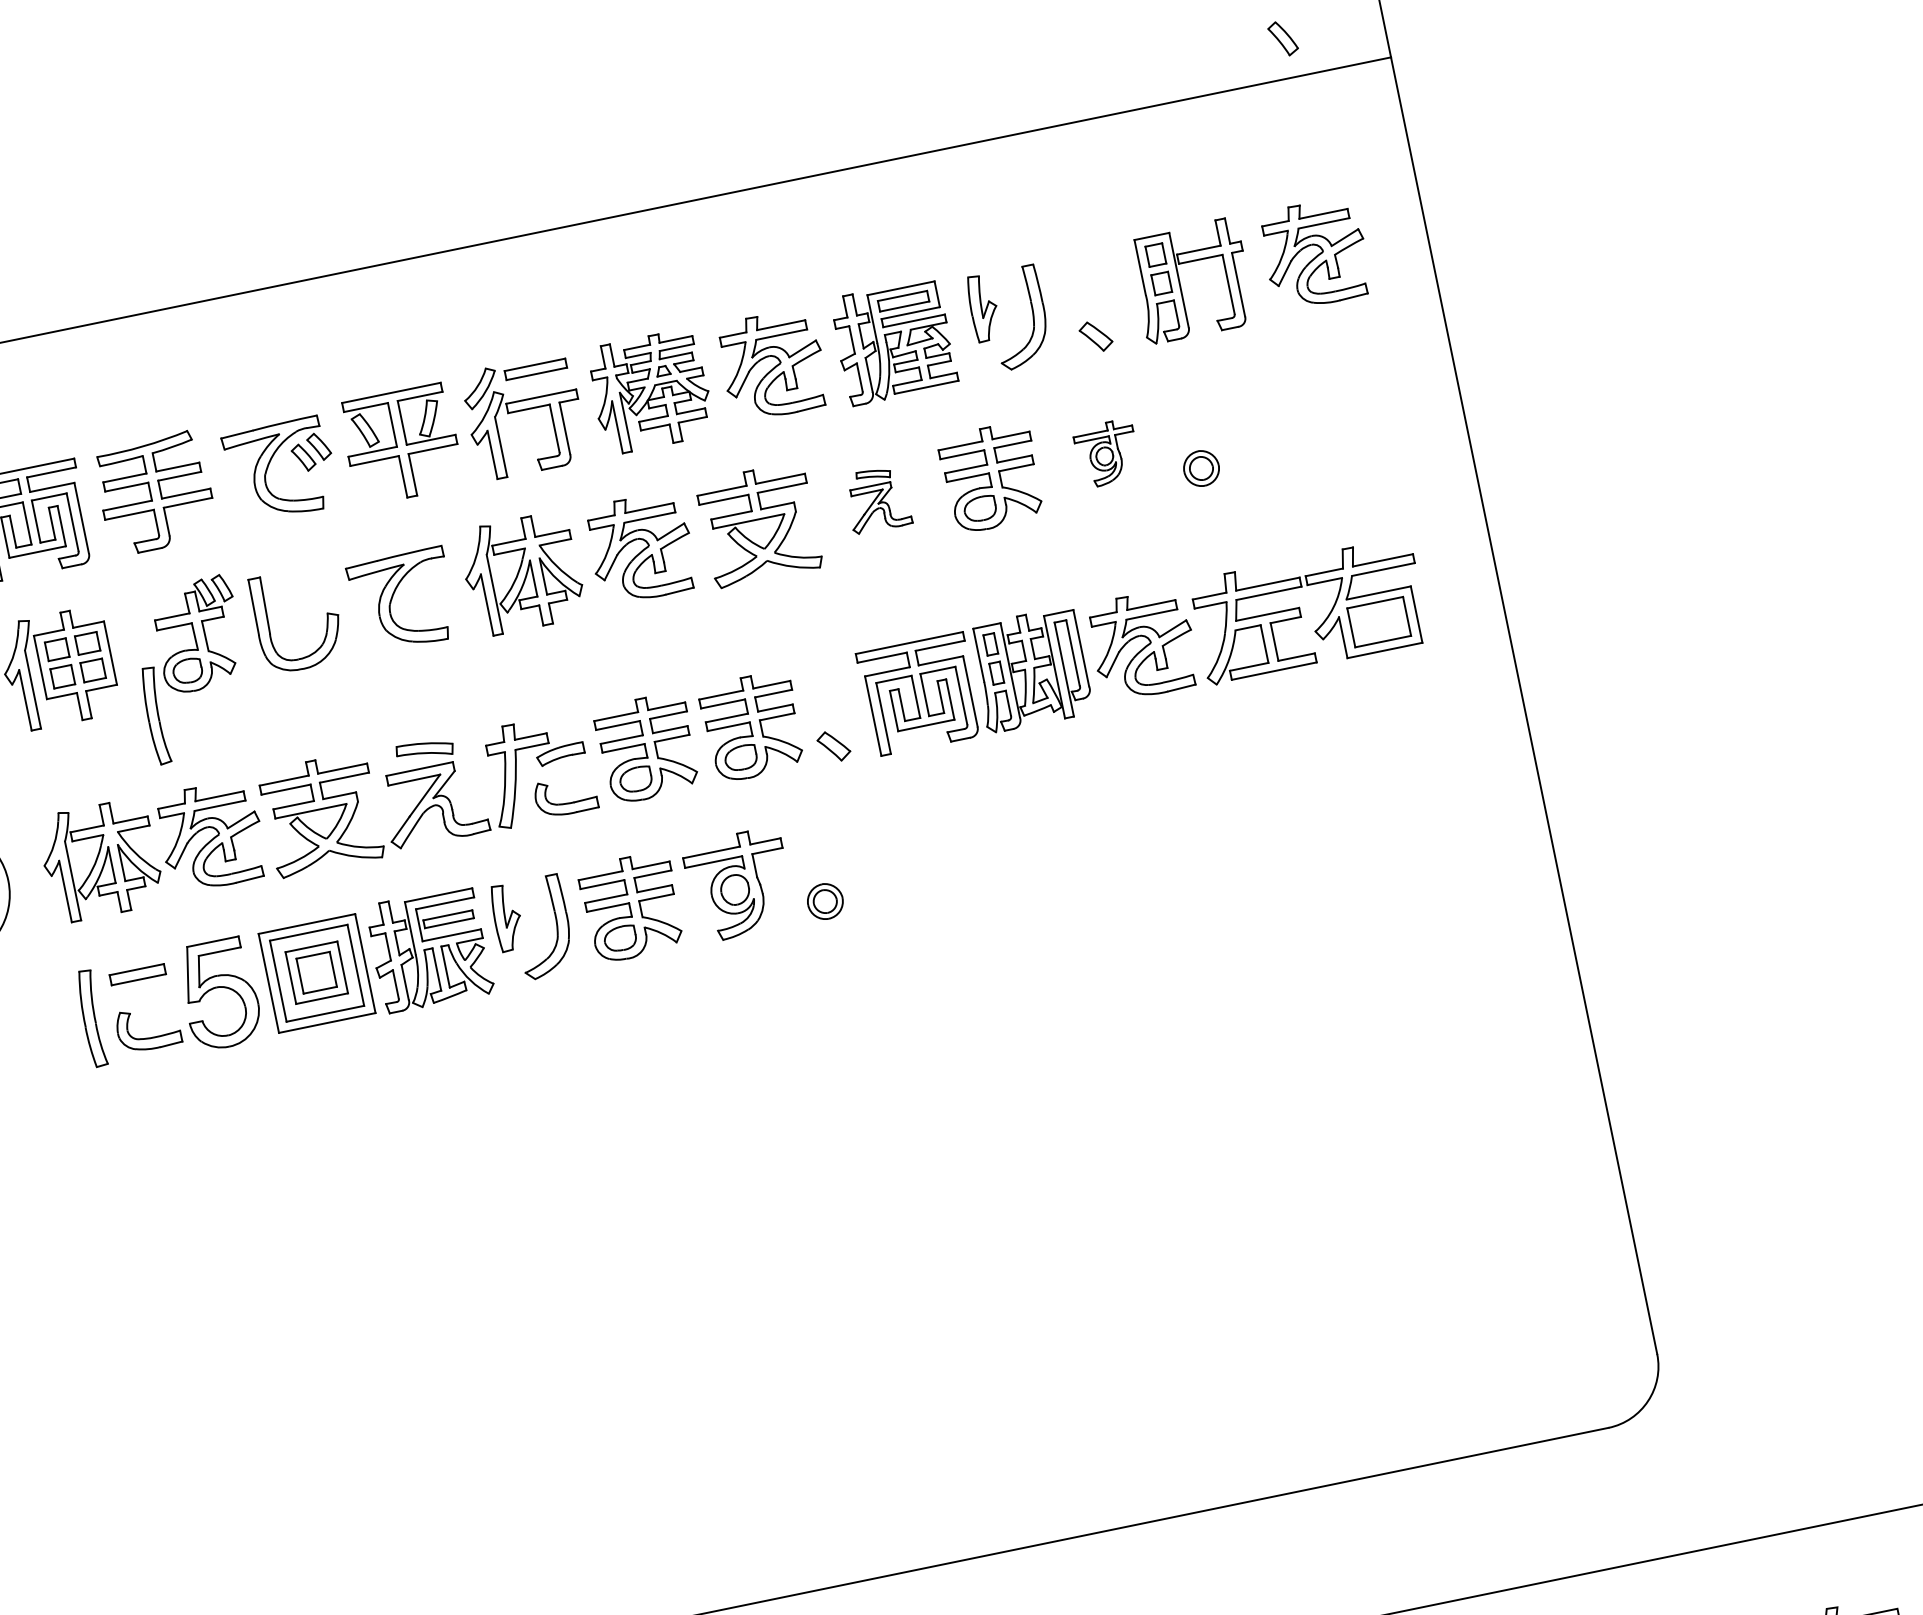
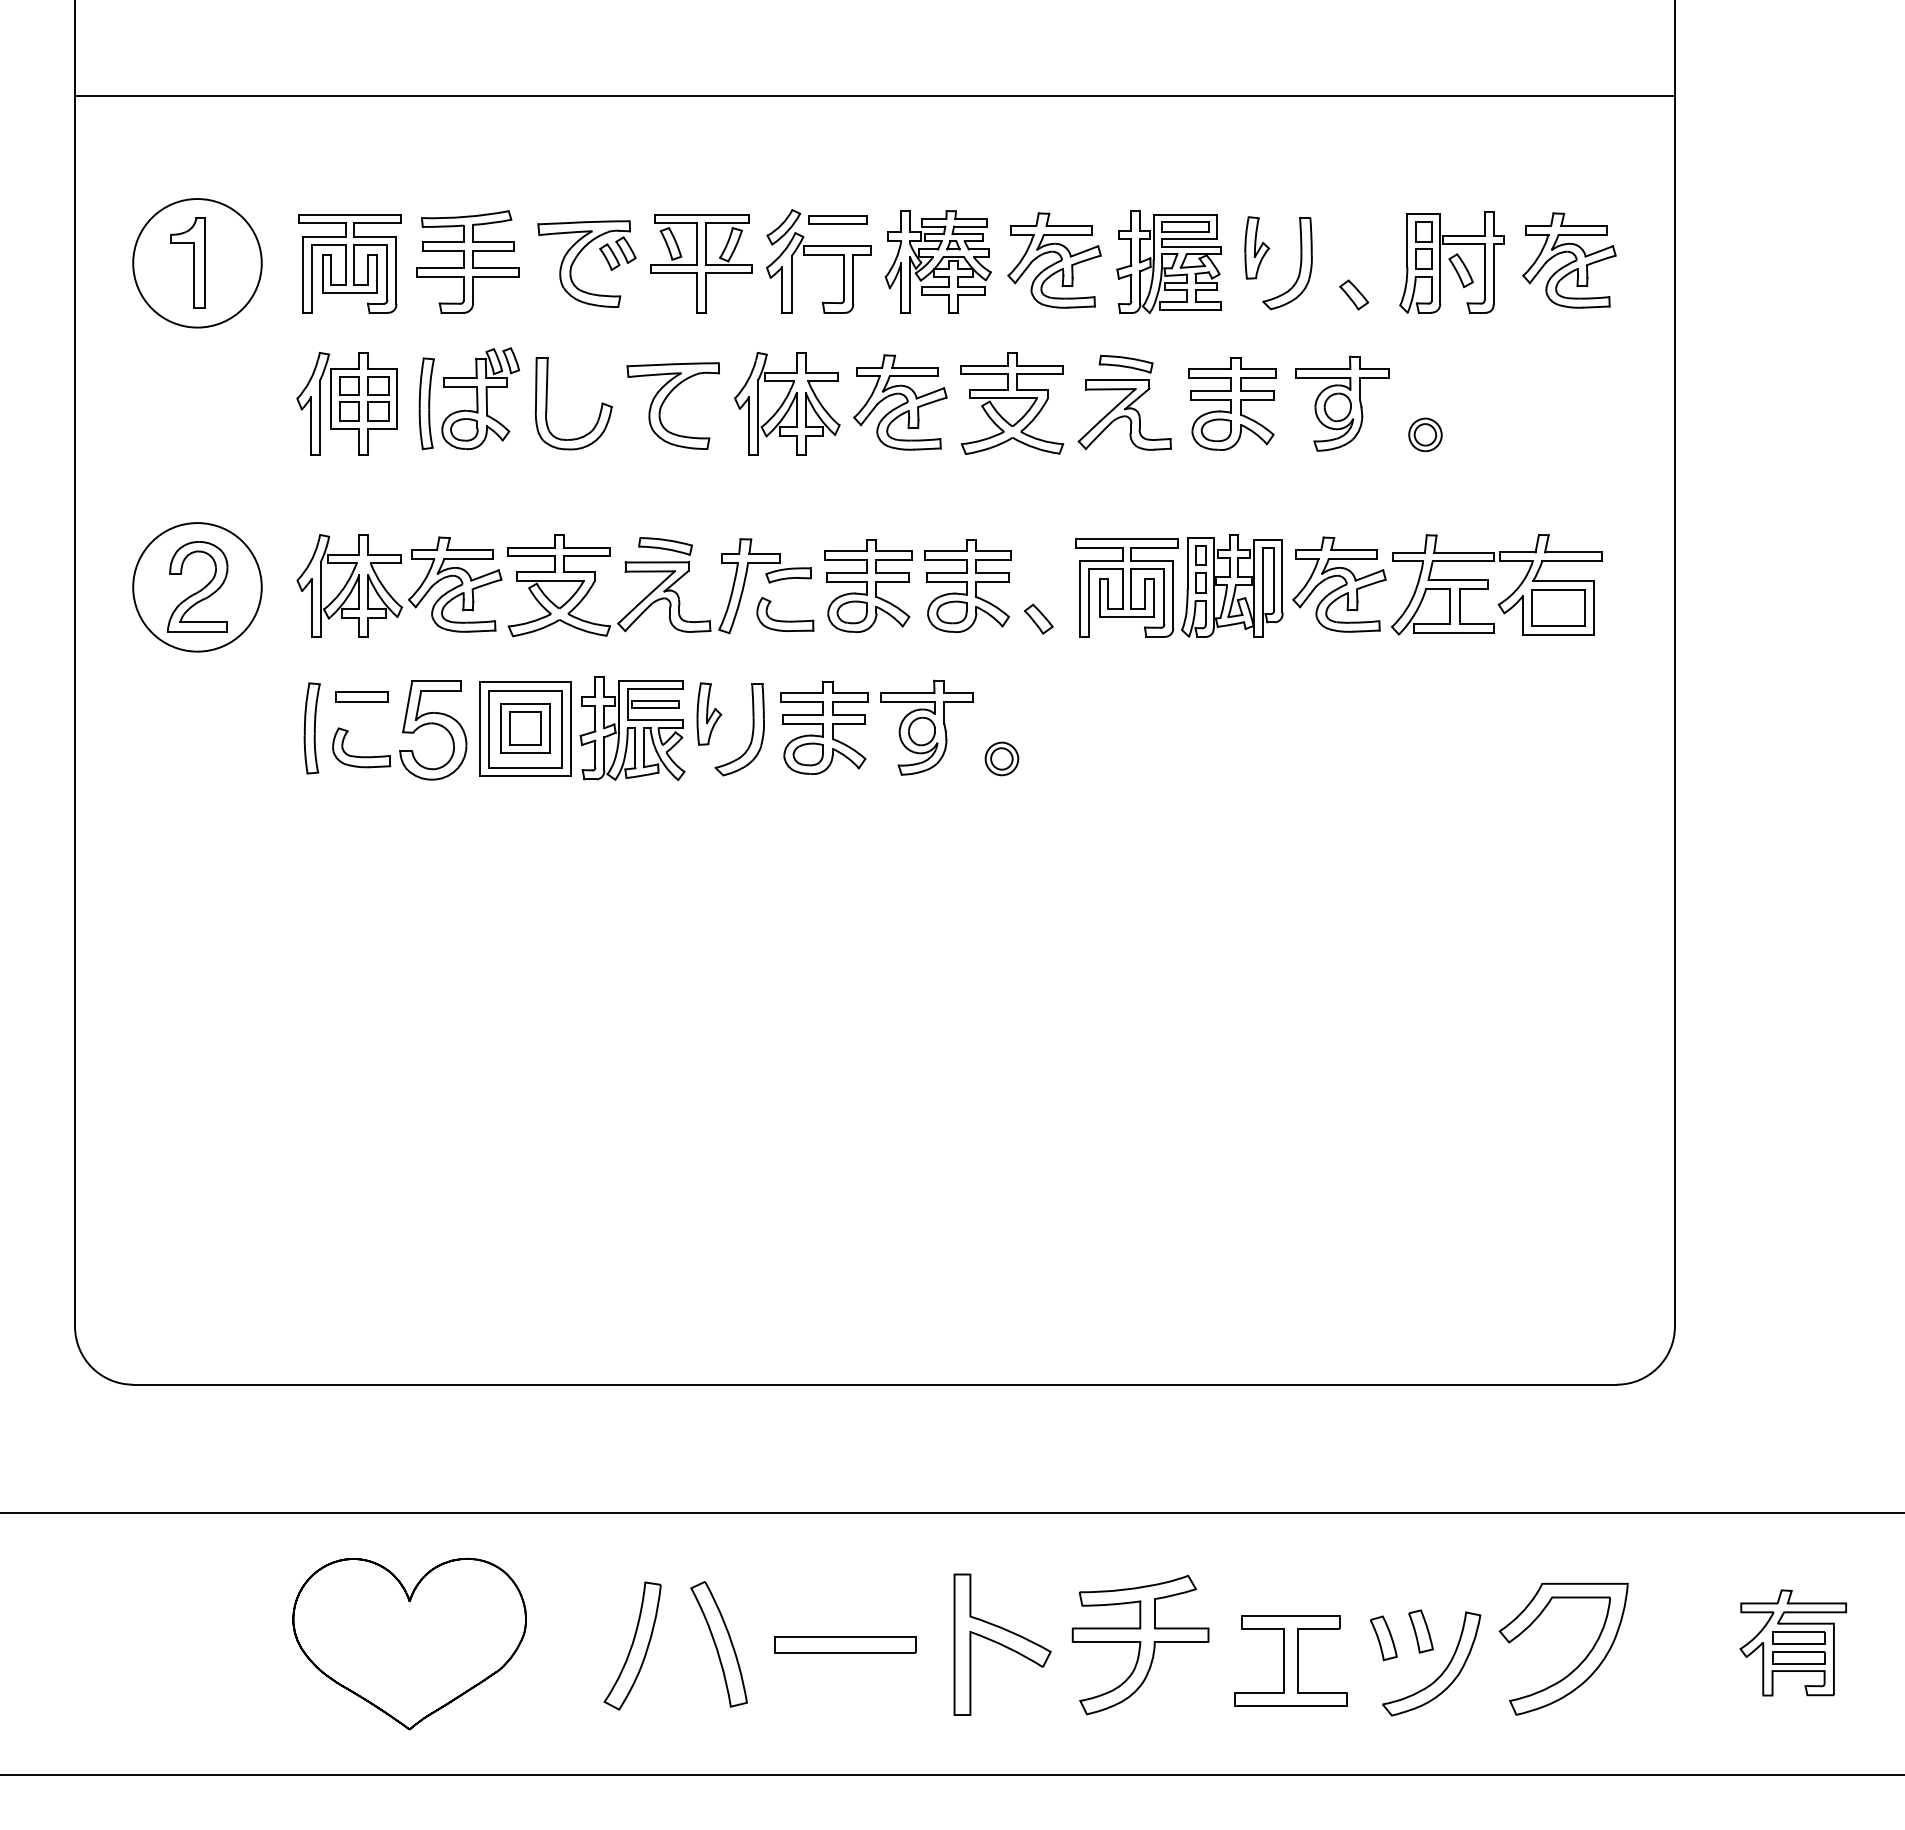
part: (1282, 38) -> (1460, 270), moved
part: (1107, 453) -> (1342, 403), size x1.67
part: (877, 499) -> (1124, 402), size x1.67
part: (155, 715) -> (426, 403), moved

